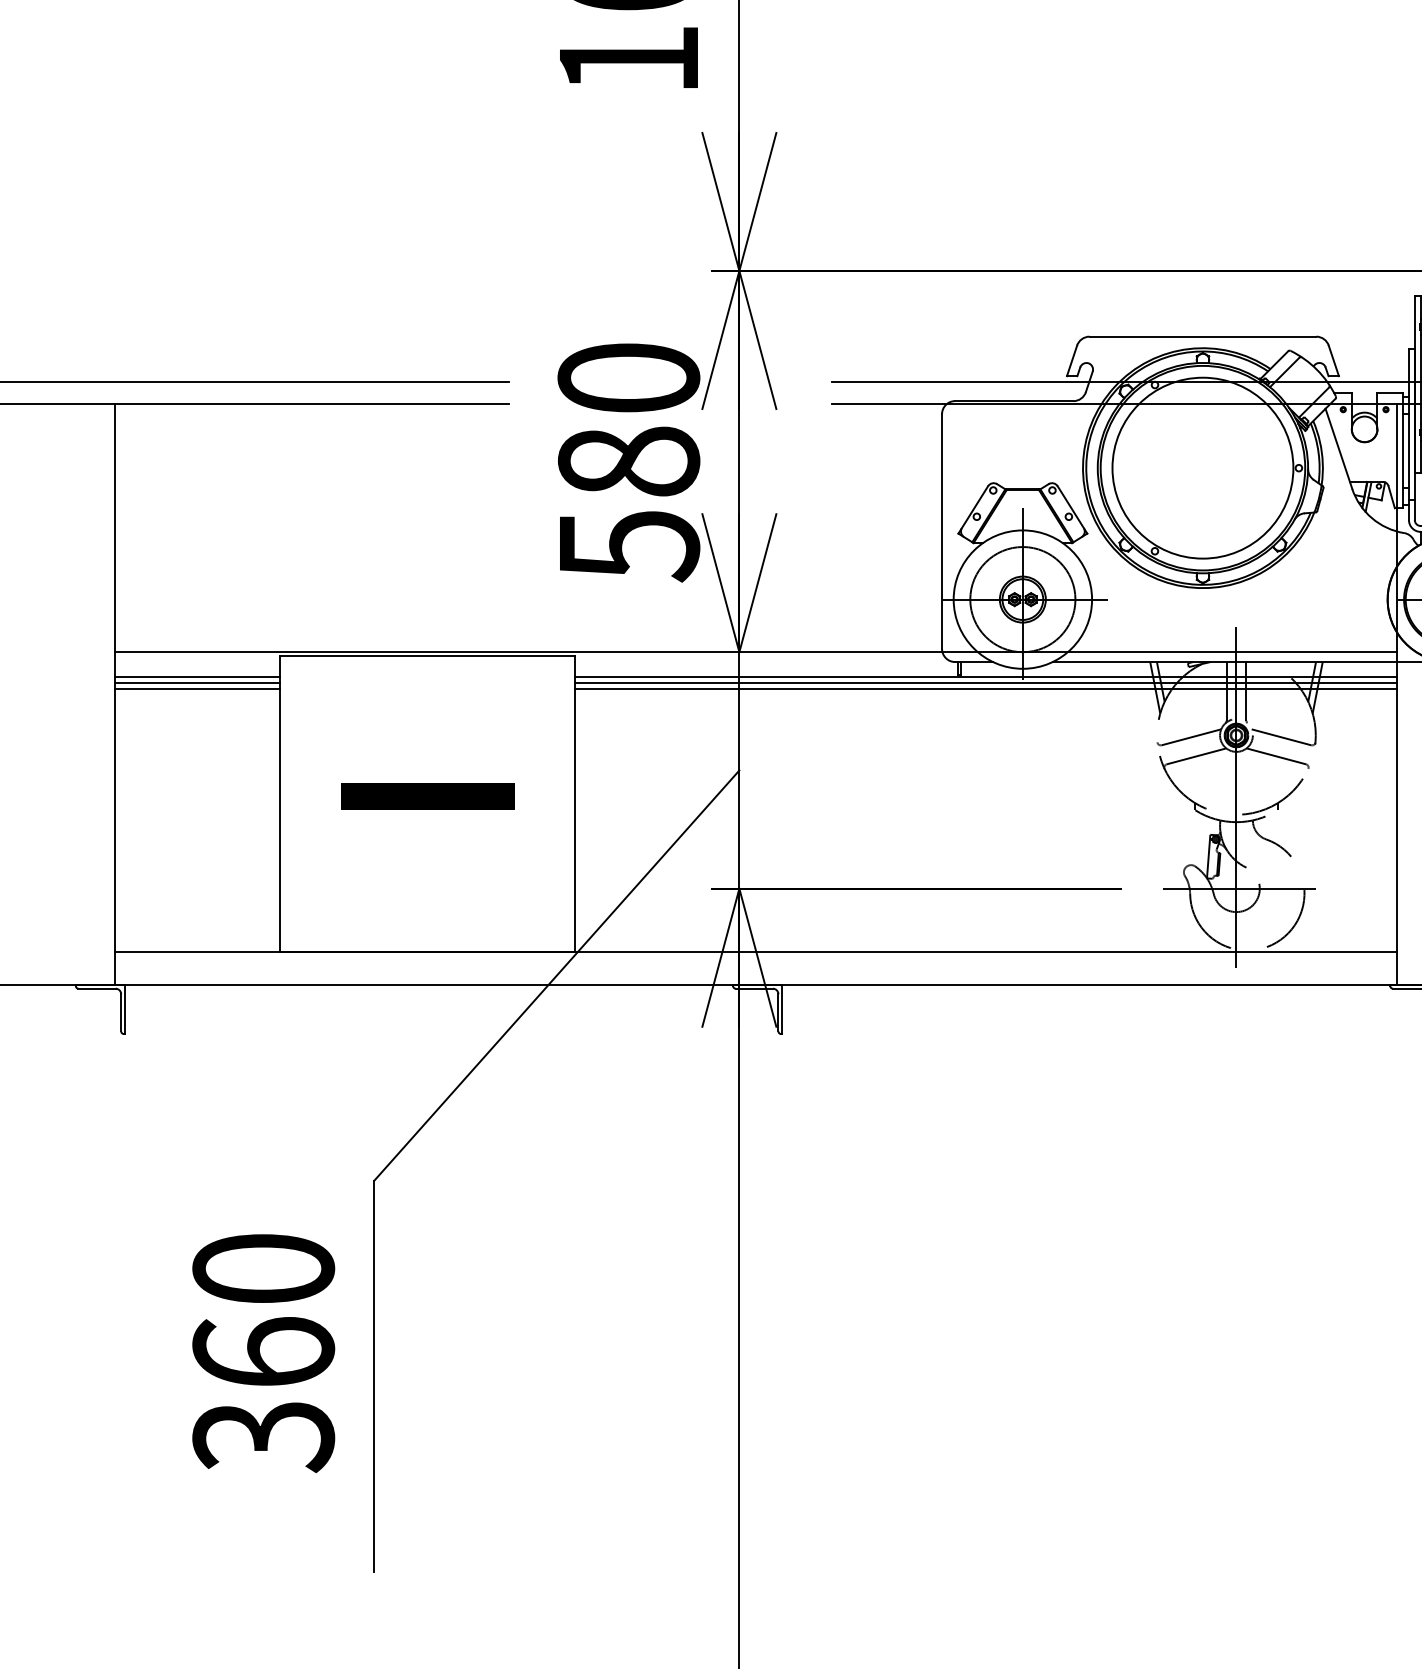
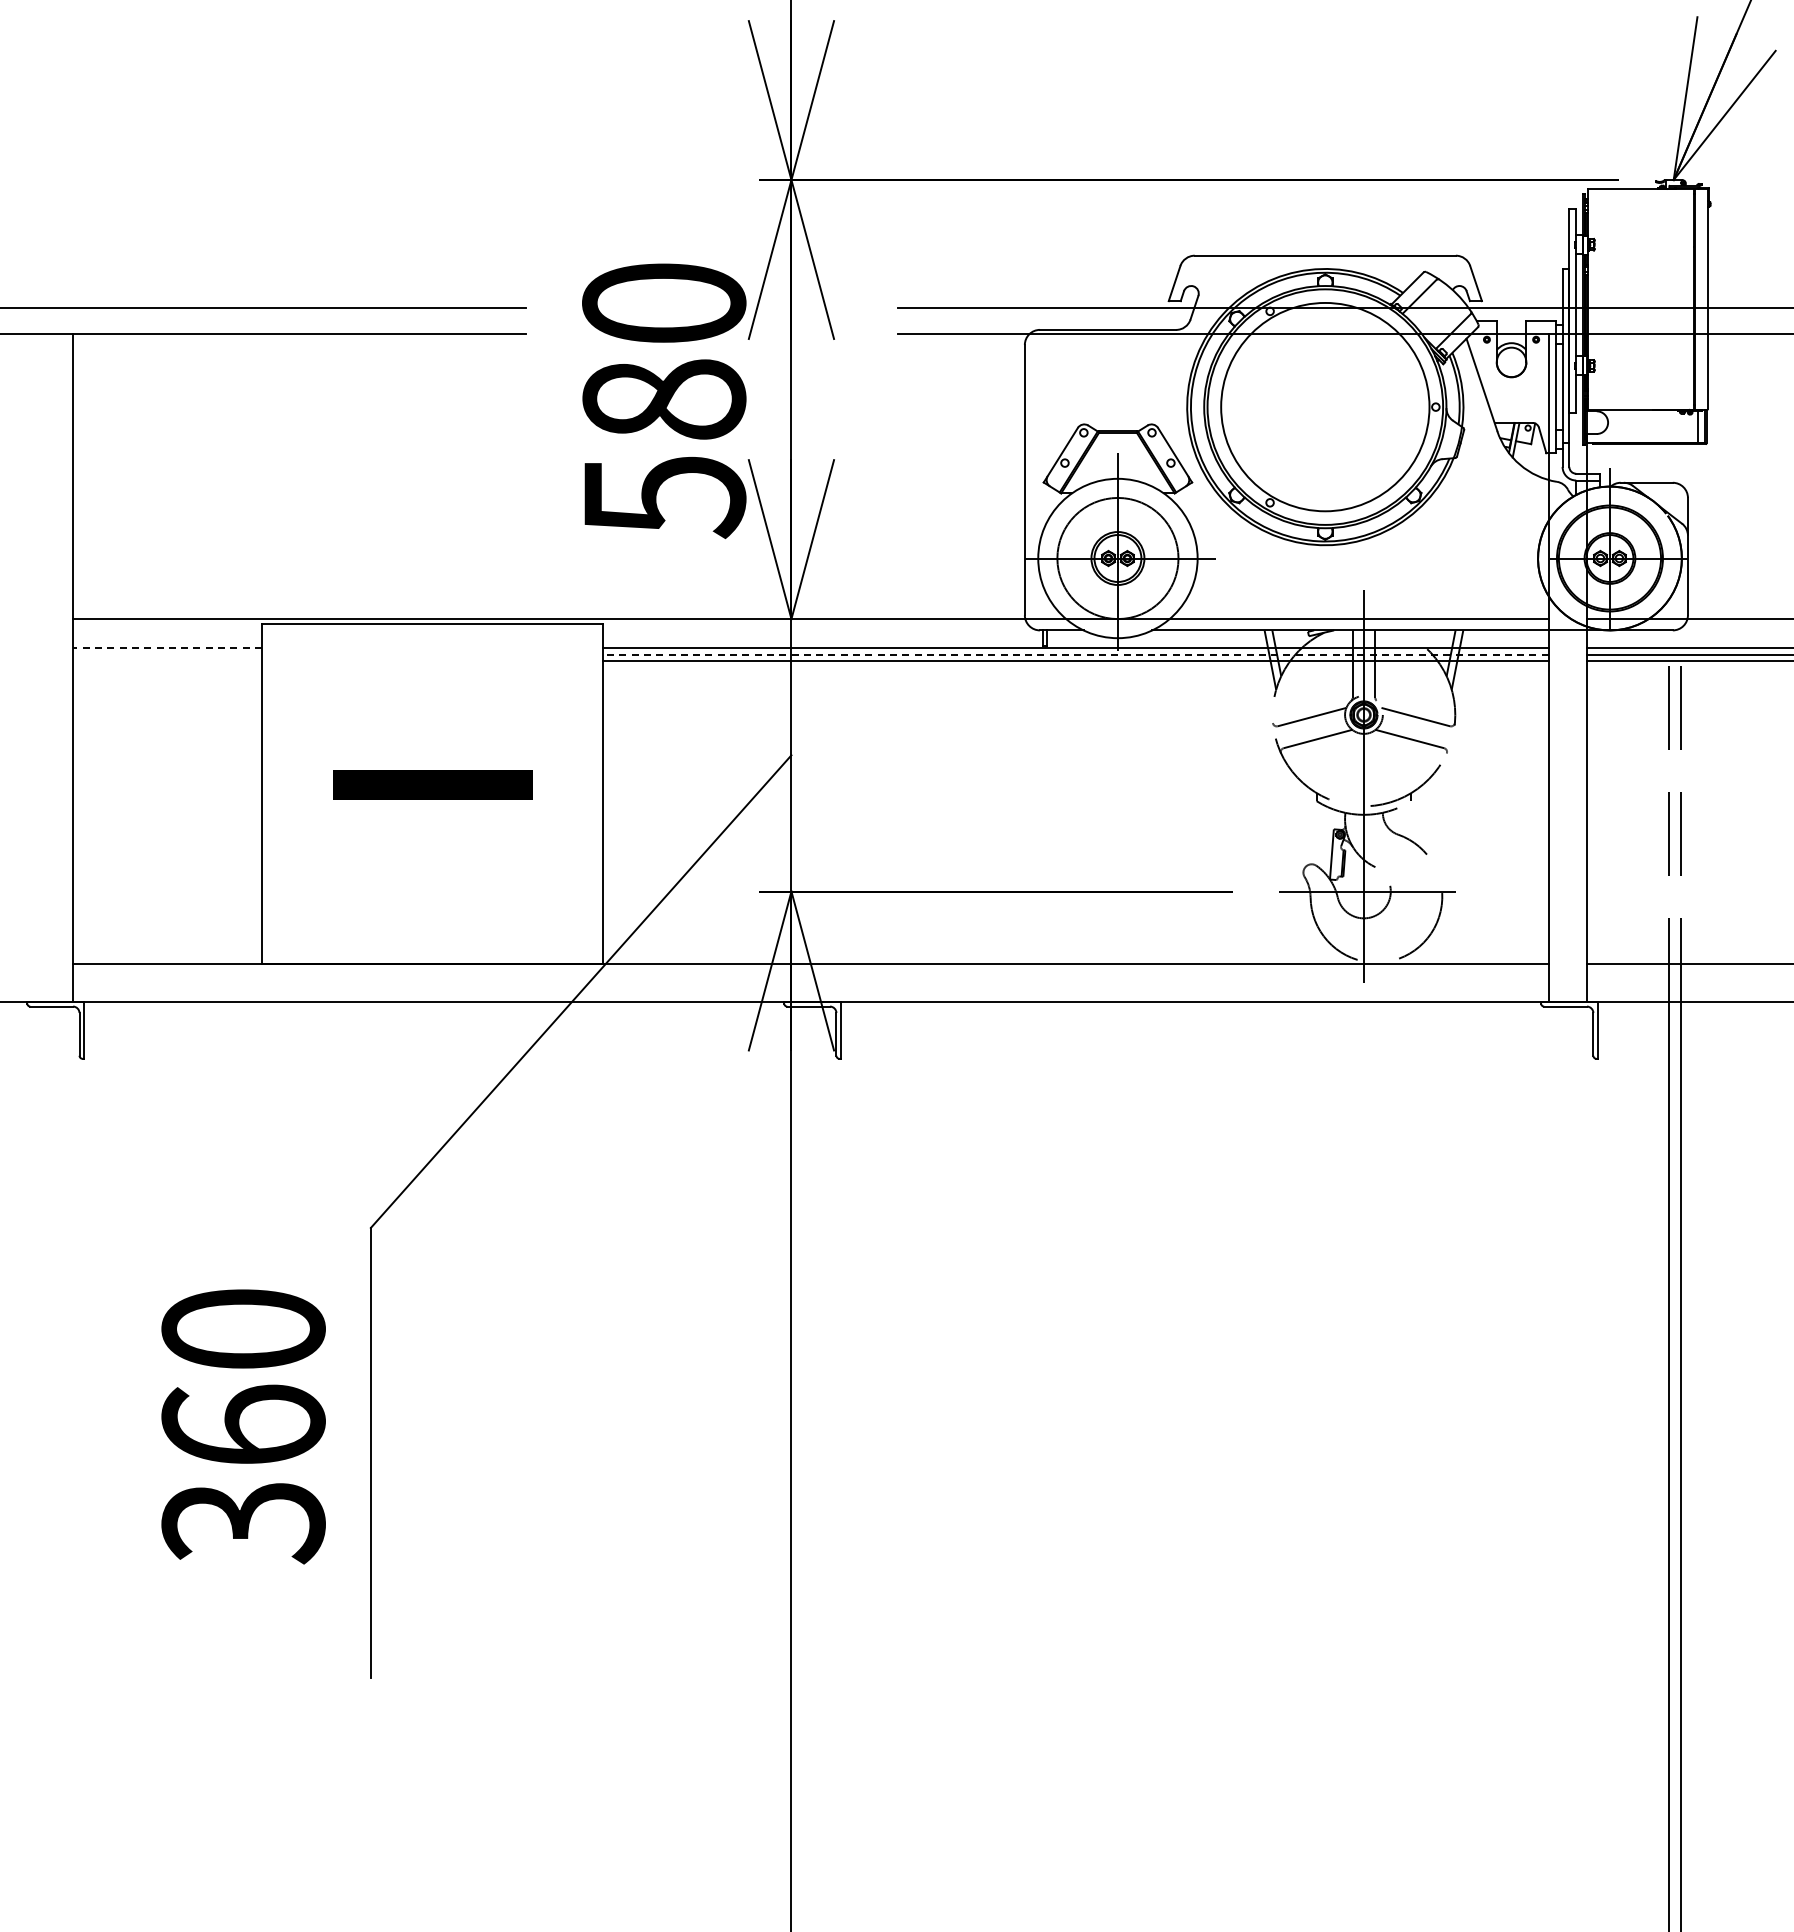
line: (197, 676) -> (167, 647), solid -> dashed
line: (196, 682) -> (166, 654), removed
line: (986, 682) -> (1075, 654), solid -> dashed
line: (196, 689) -> (166, 661), removed

